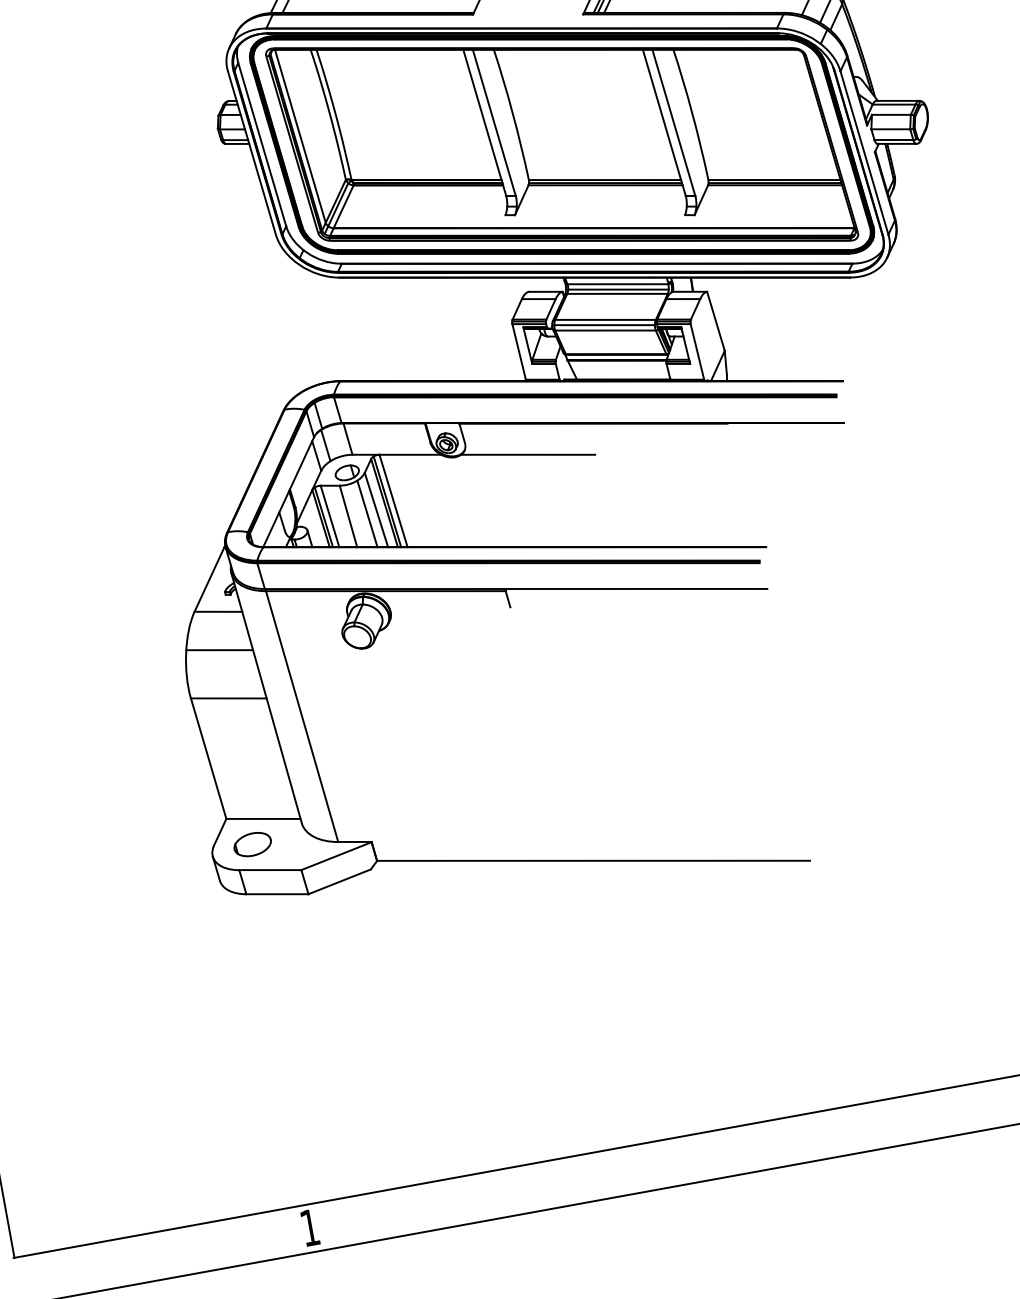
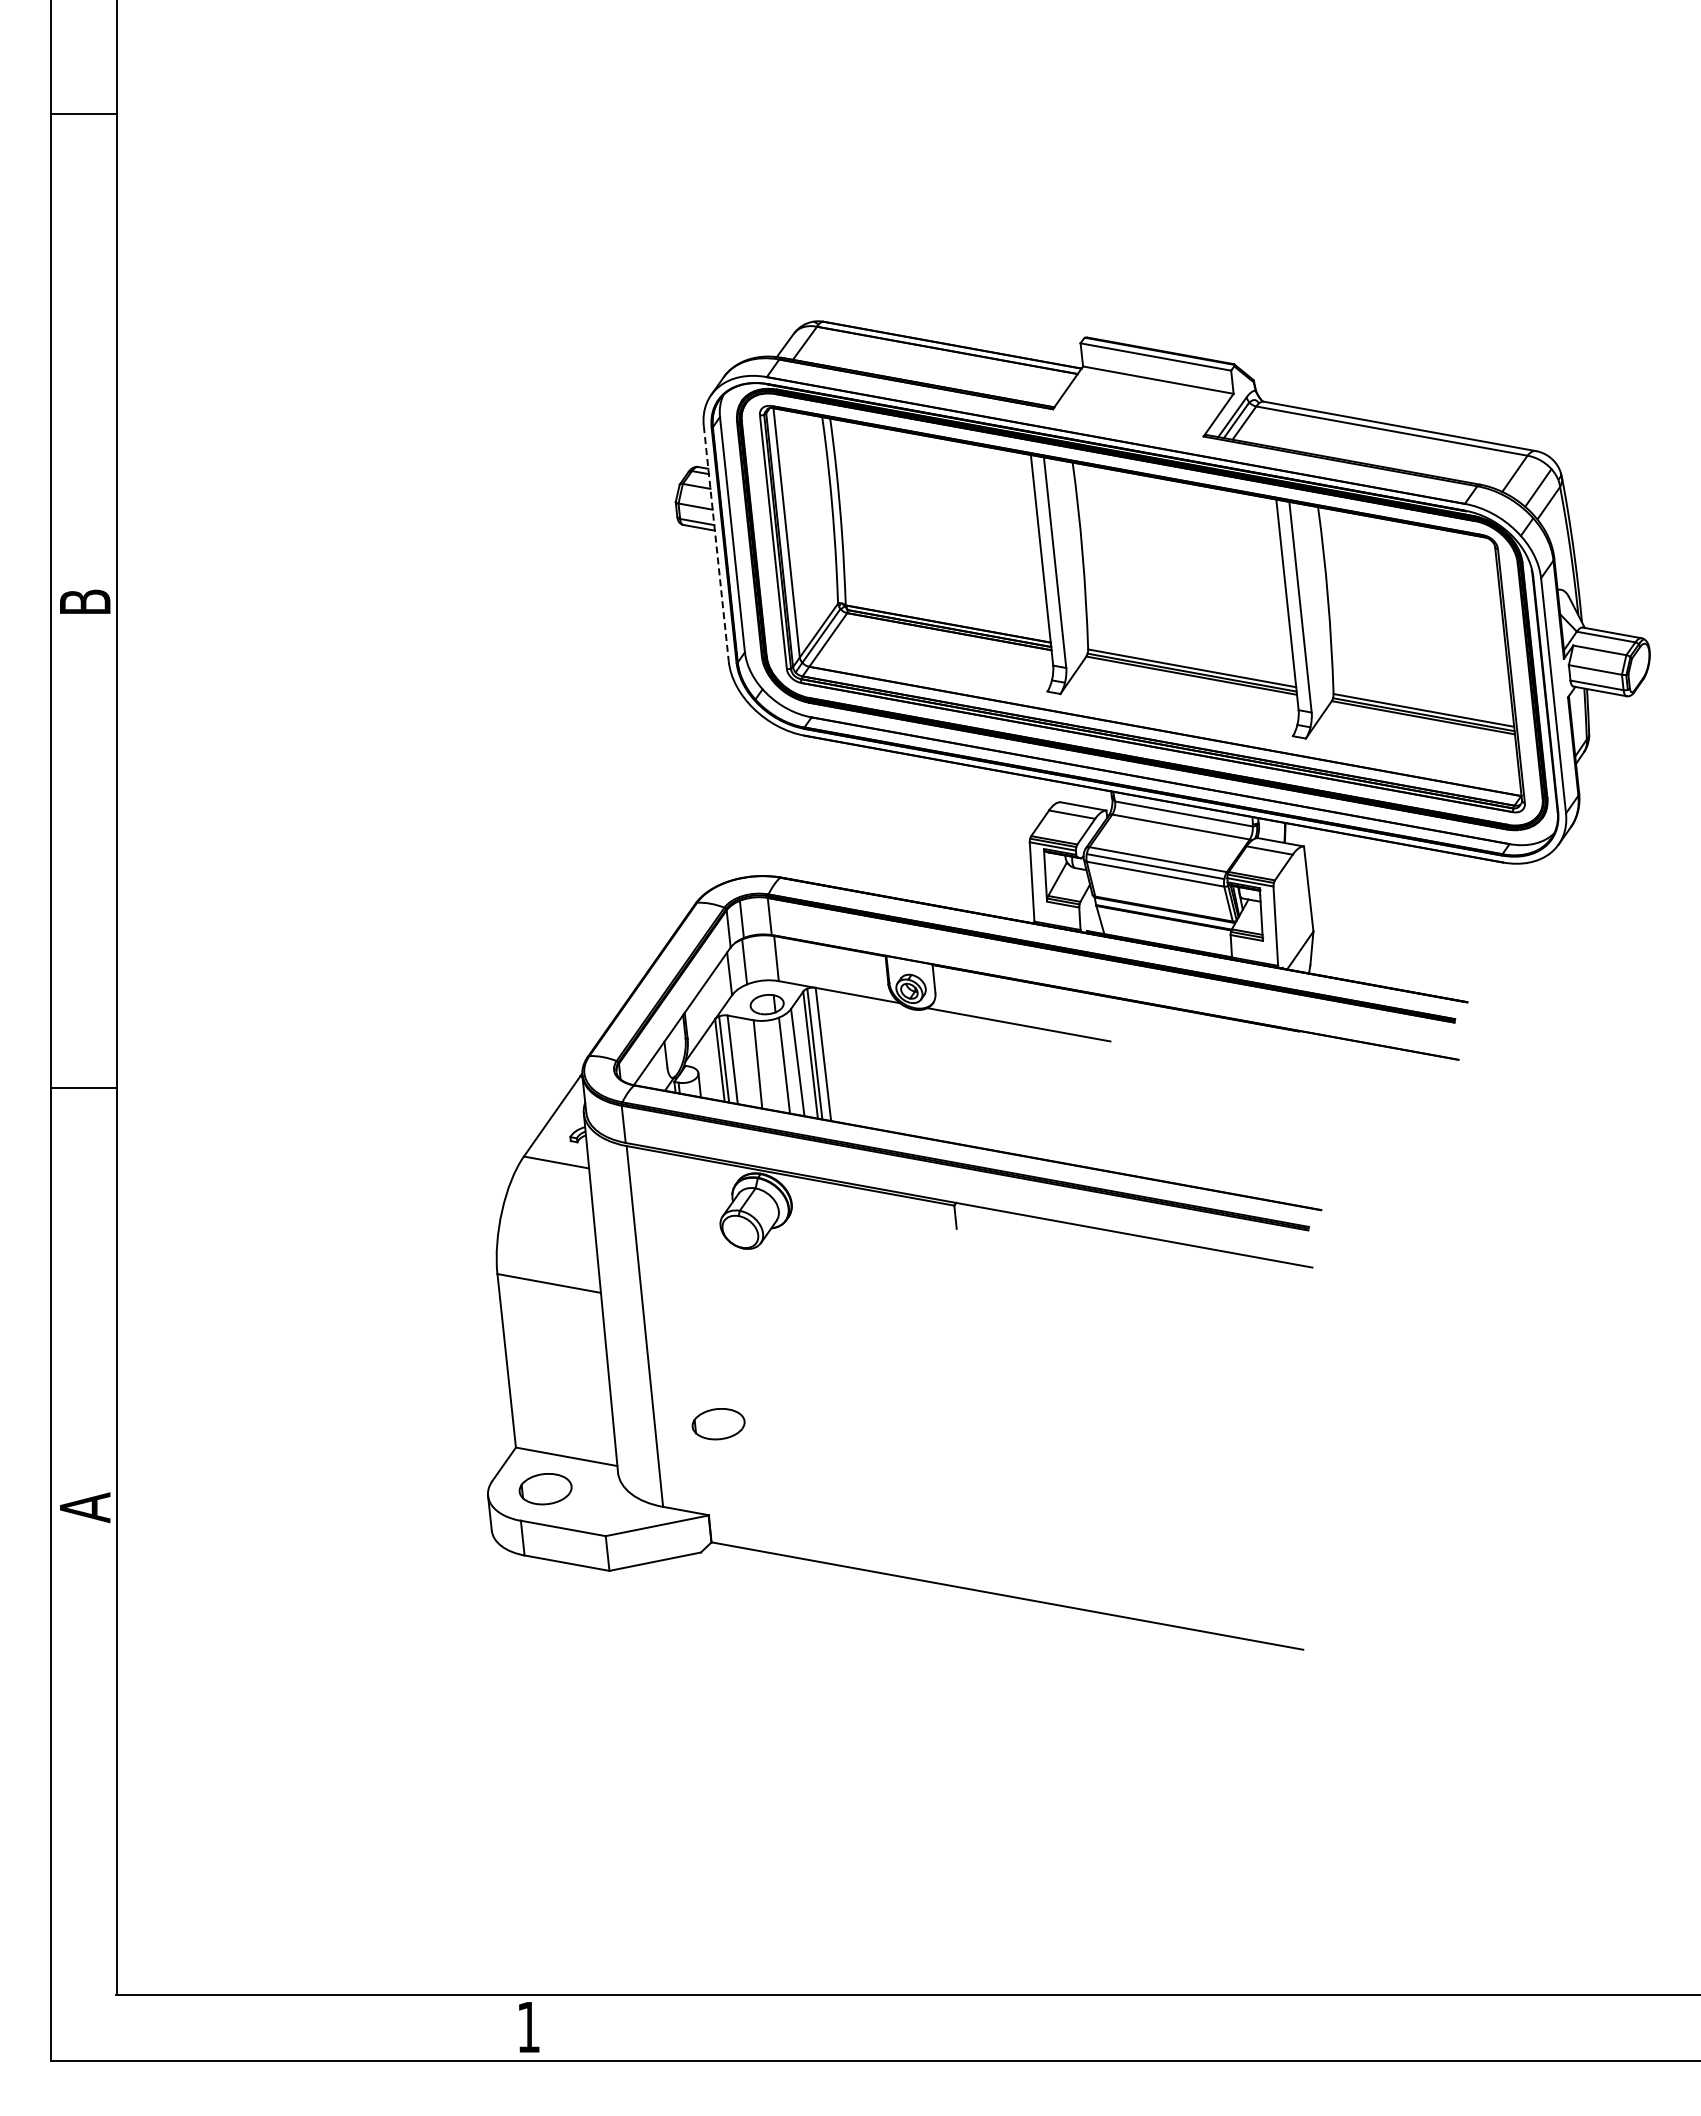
line: (252, 153) -> (716, 544), solid -> dashed
line: (618, 288) -> (1183, 820), removed
line: (219, 649) -> (548, 1214), removed
part: (366, 776) -> (718, 1424), added

